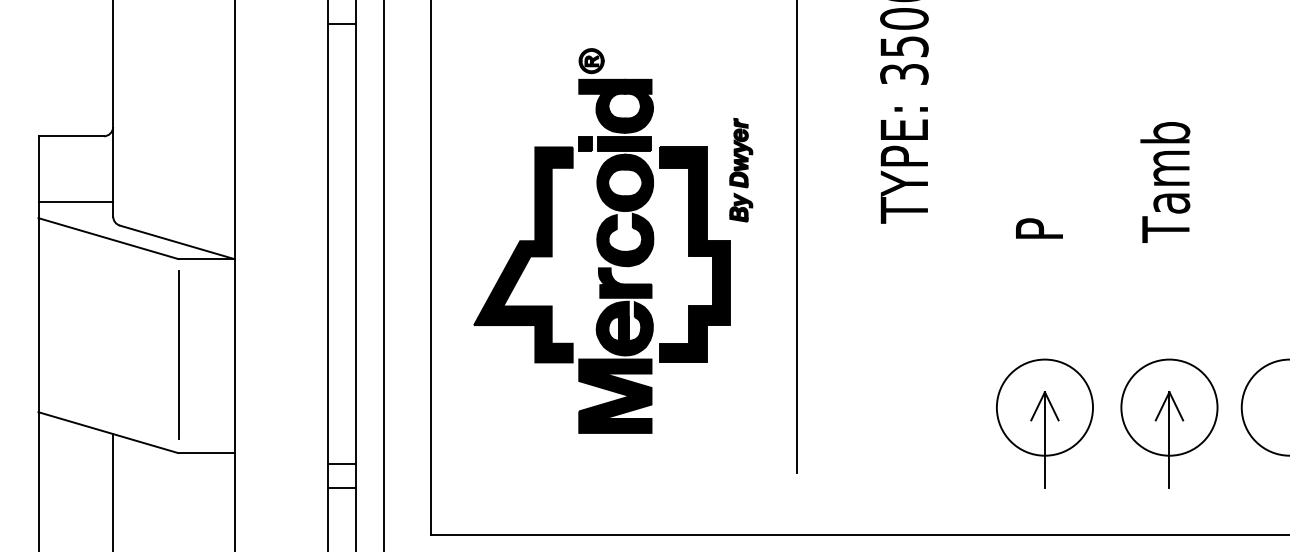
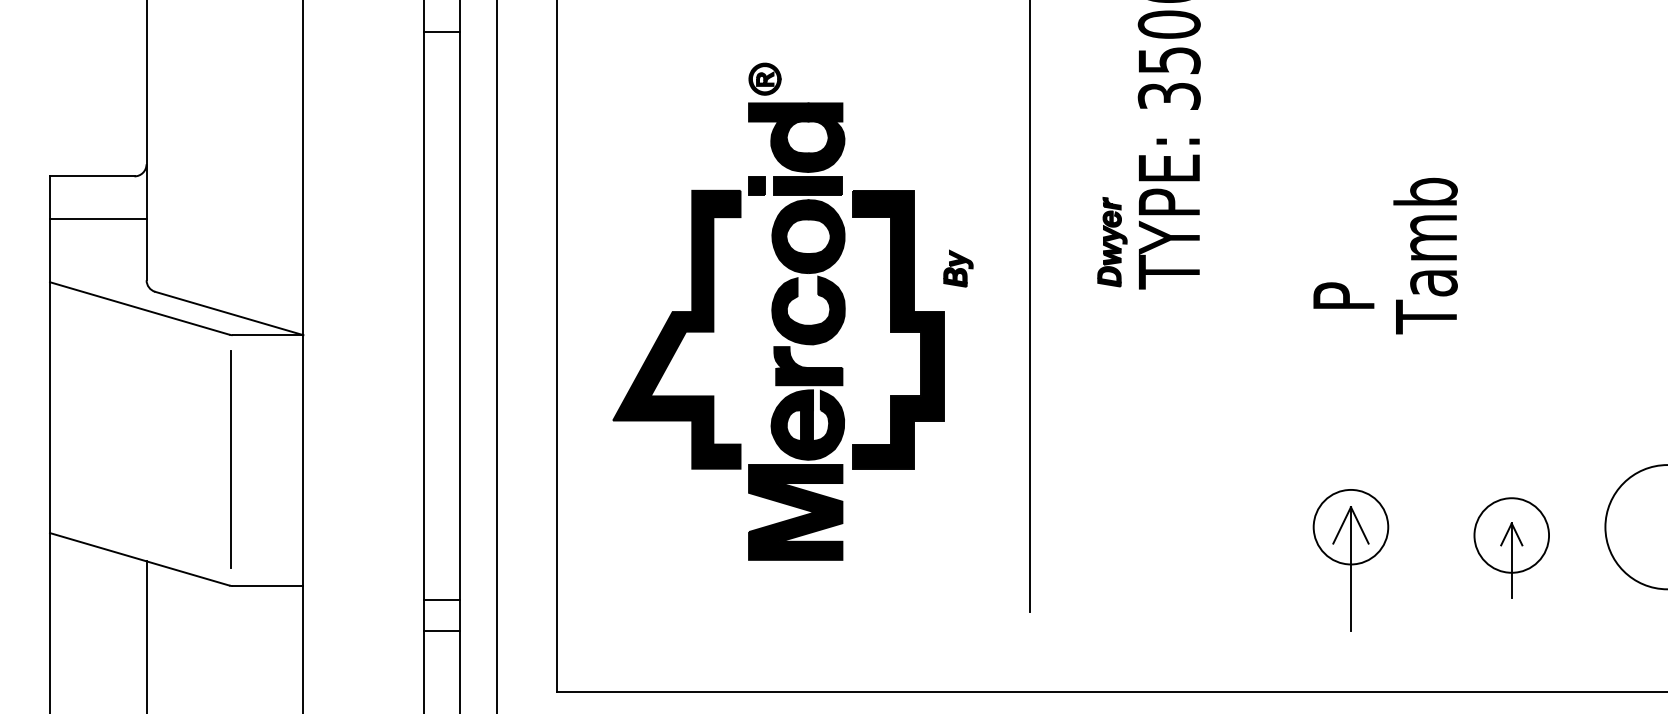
part: (741, 153) -> (1112, 242), moved
text: (1165, 182) -> (1425, 255), moved
line: (76, 202) -> (98, 218), moved
circle: (1044, 407) -> (1350, 527), size x0.6
part: (1169, 423) -> (1511, 547), size x0.6

